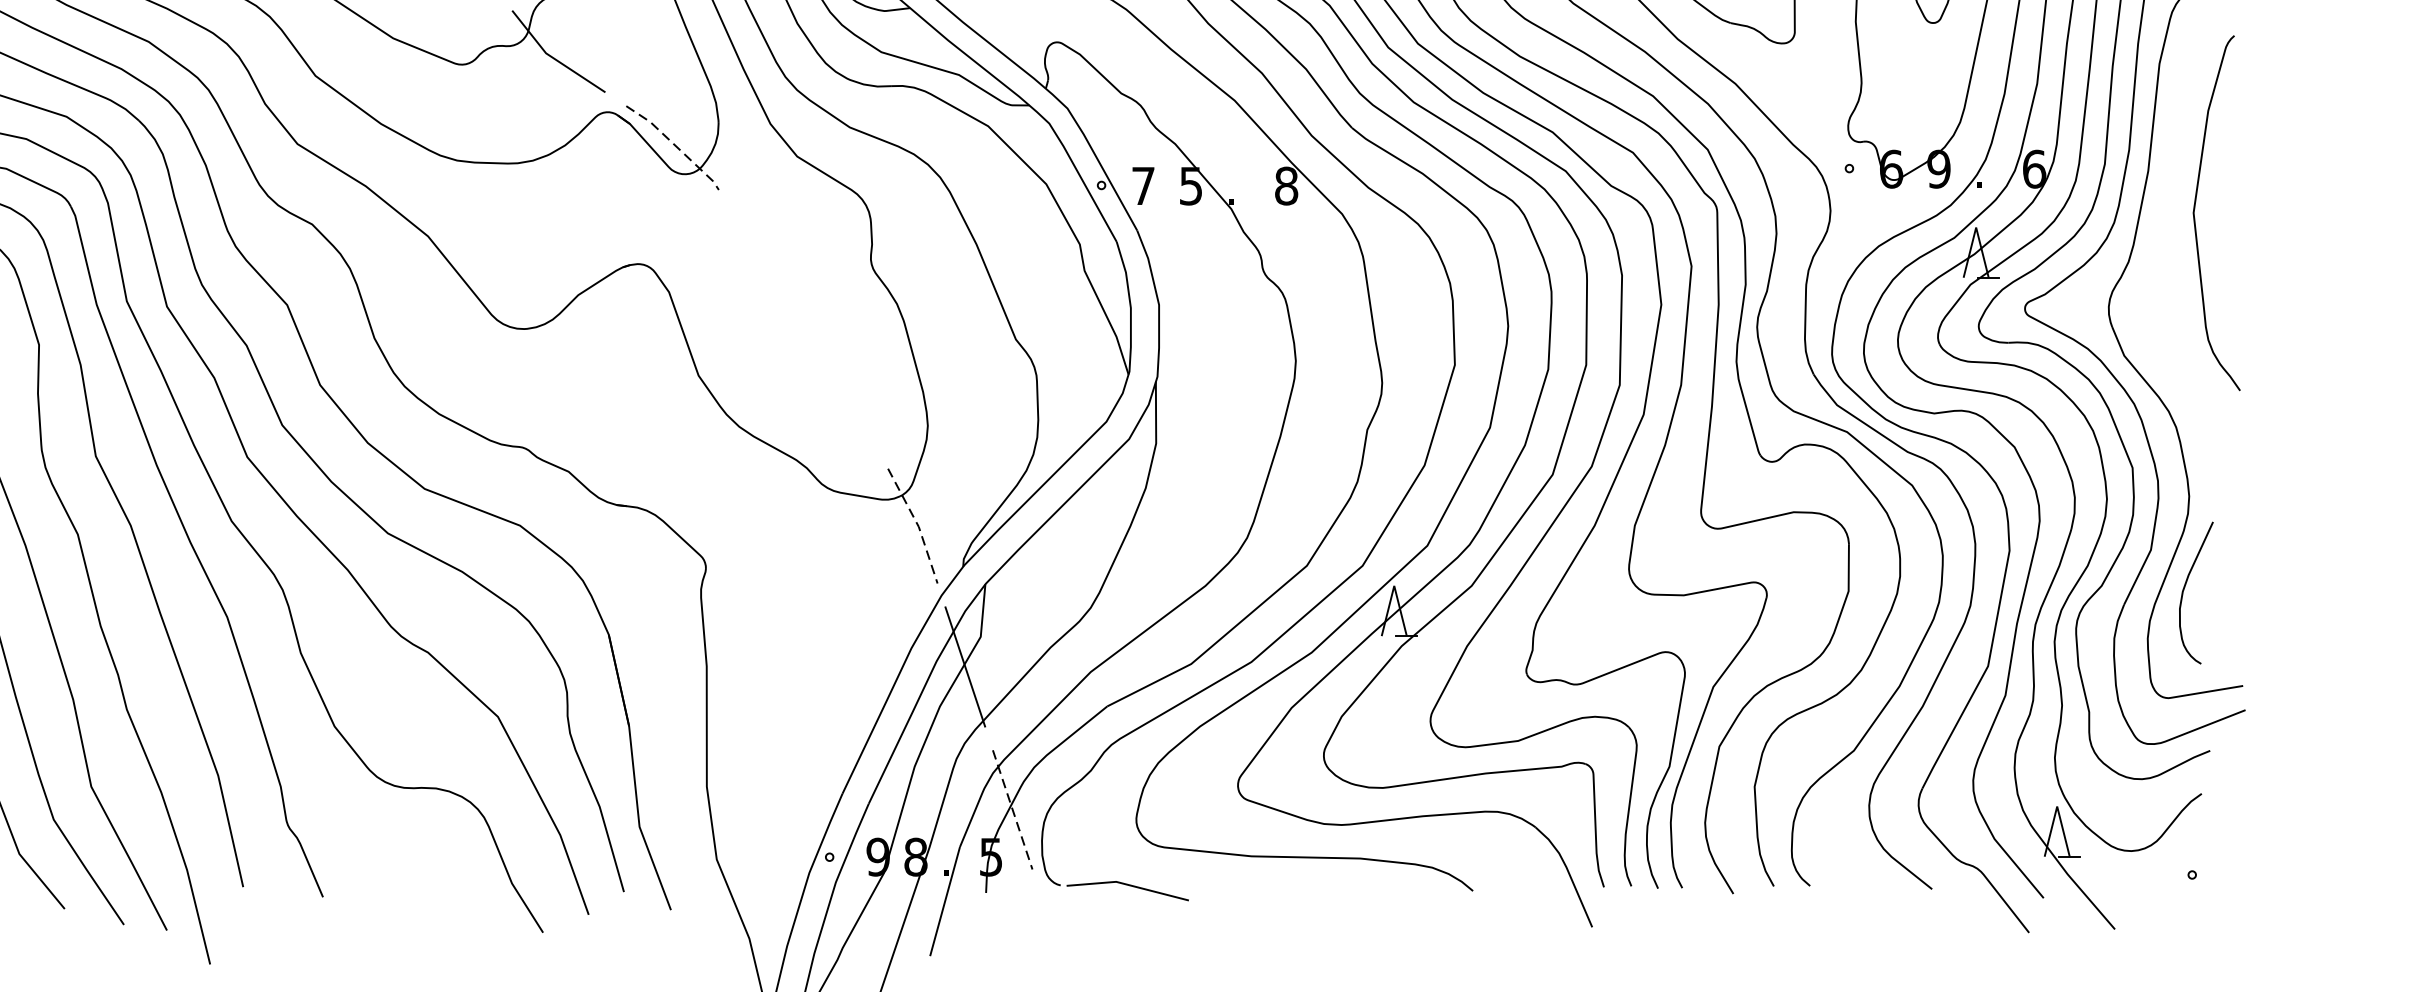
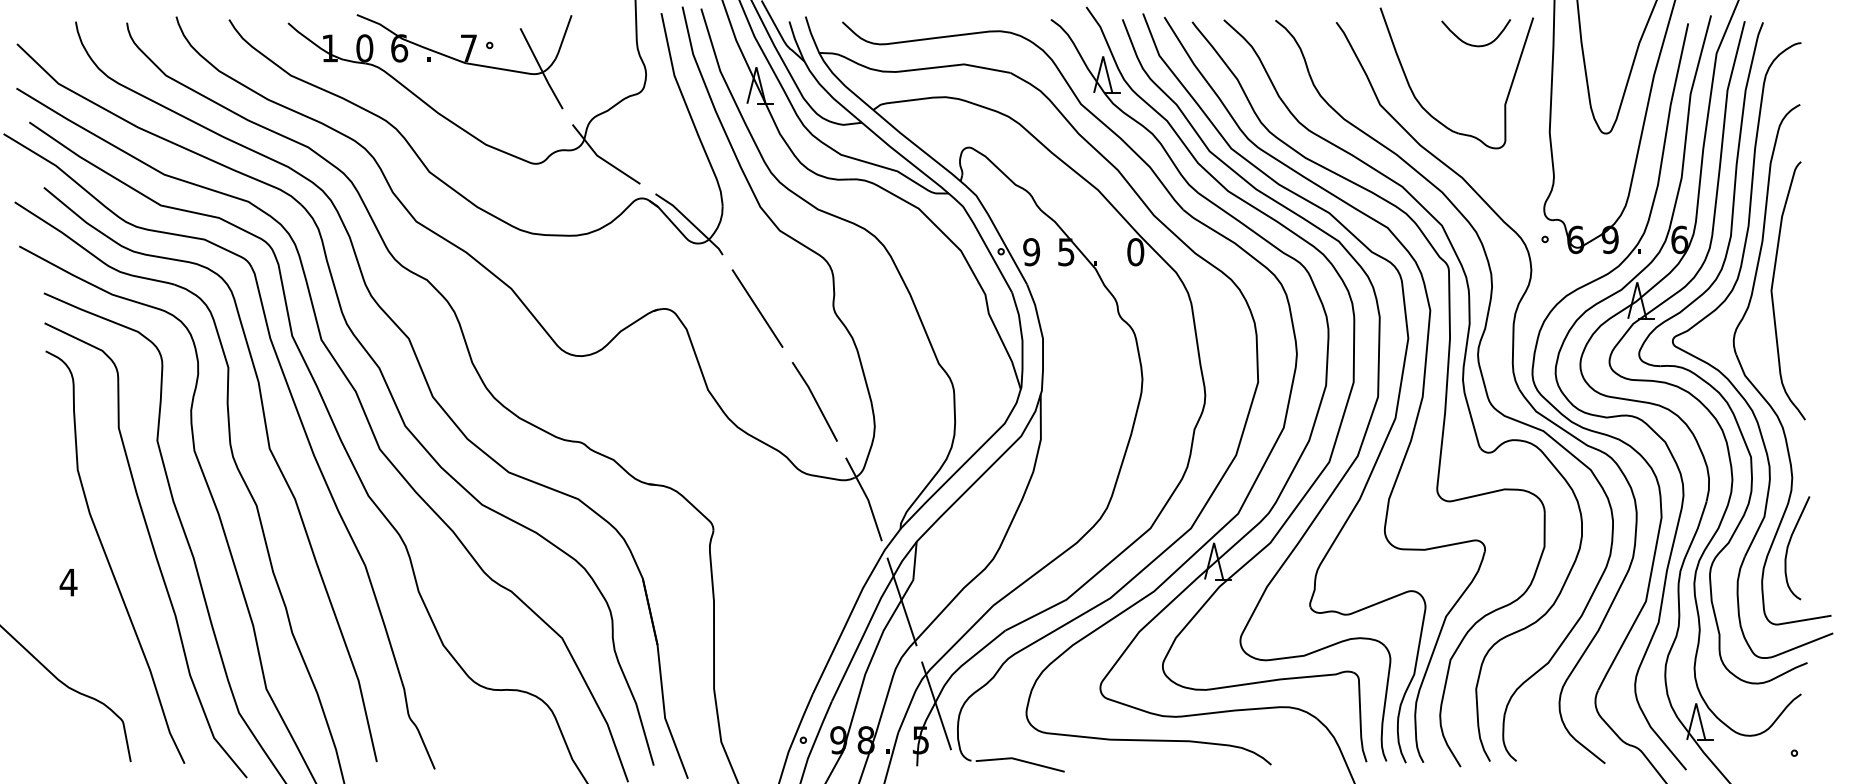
line: (675, 146) -> (691, 223), dashed -> solid
text: (1143, 186) -> (1031, 252), 7 -> 9
text: (1286, 186) -> (1135, 252), 8 -> 0
curve: (2196, 205) -> (1773, 285), moved
line: (766, 263) -> (757, 308), added
line: (844, 390) -> (814, 400), added
line: (917, 526) -> (867, 499), dashed -> solid
line: (1012, 809) -> (936, 705), dashed -> solid

